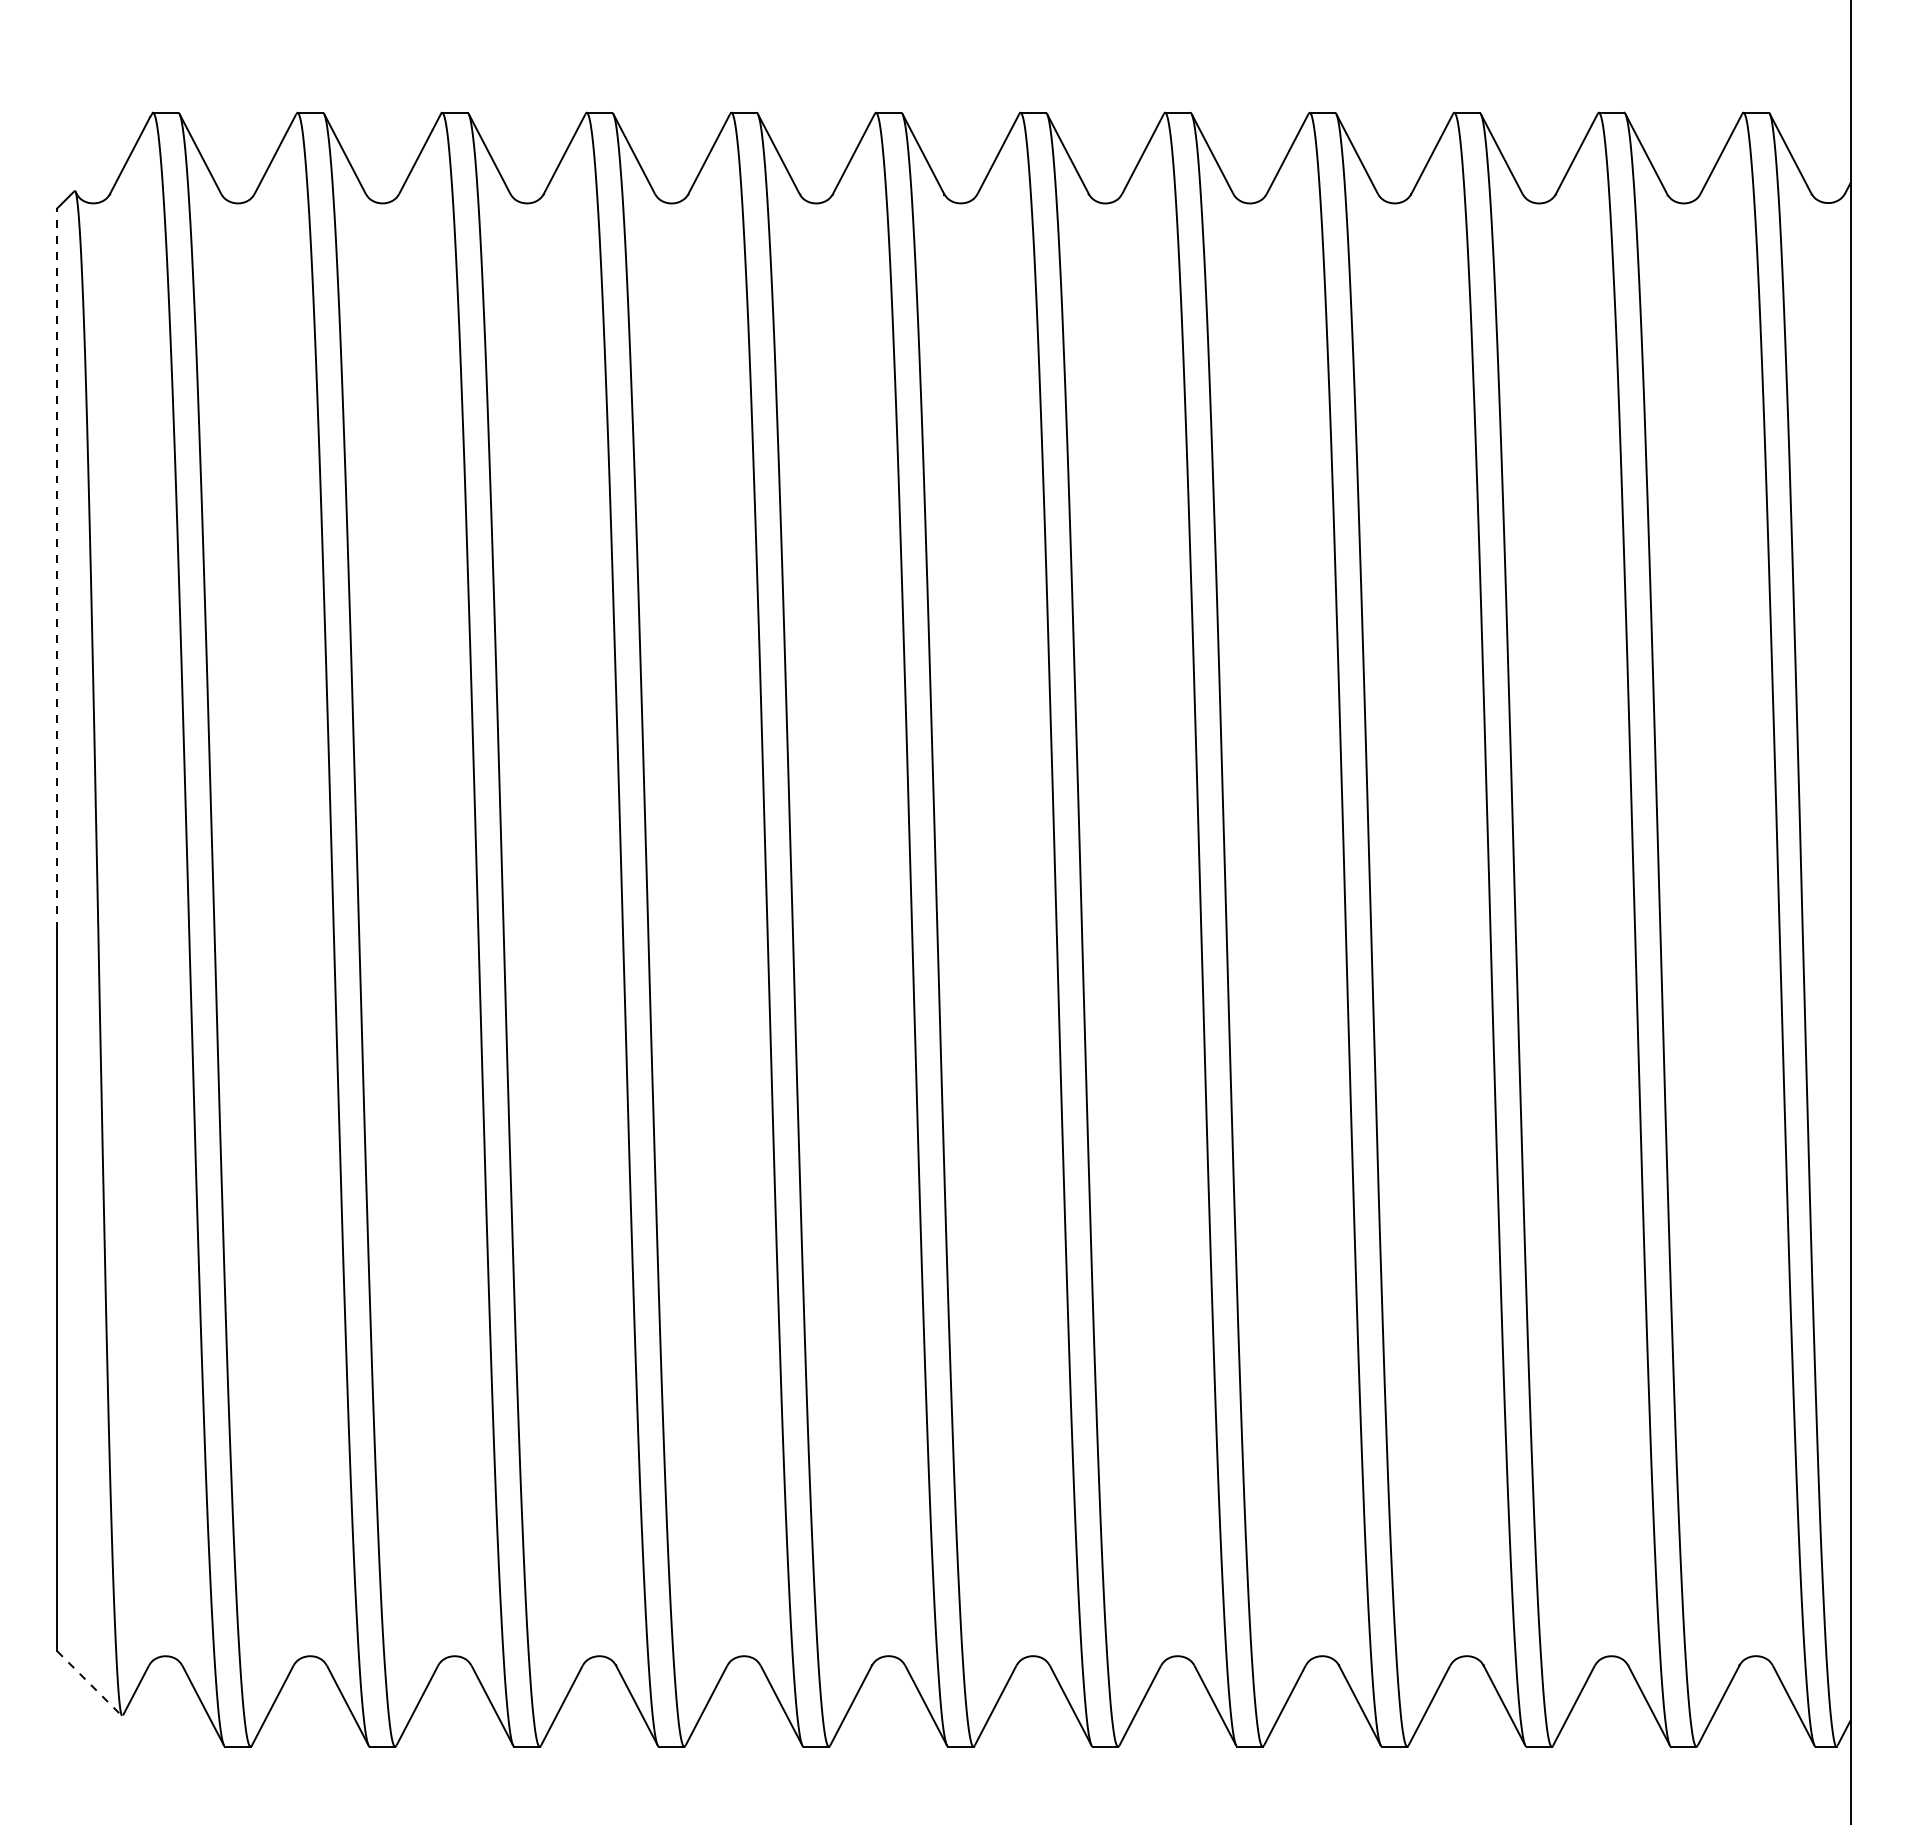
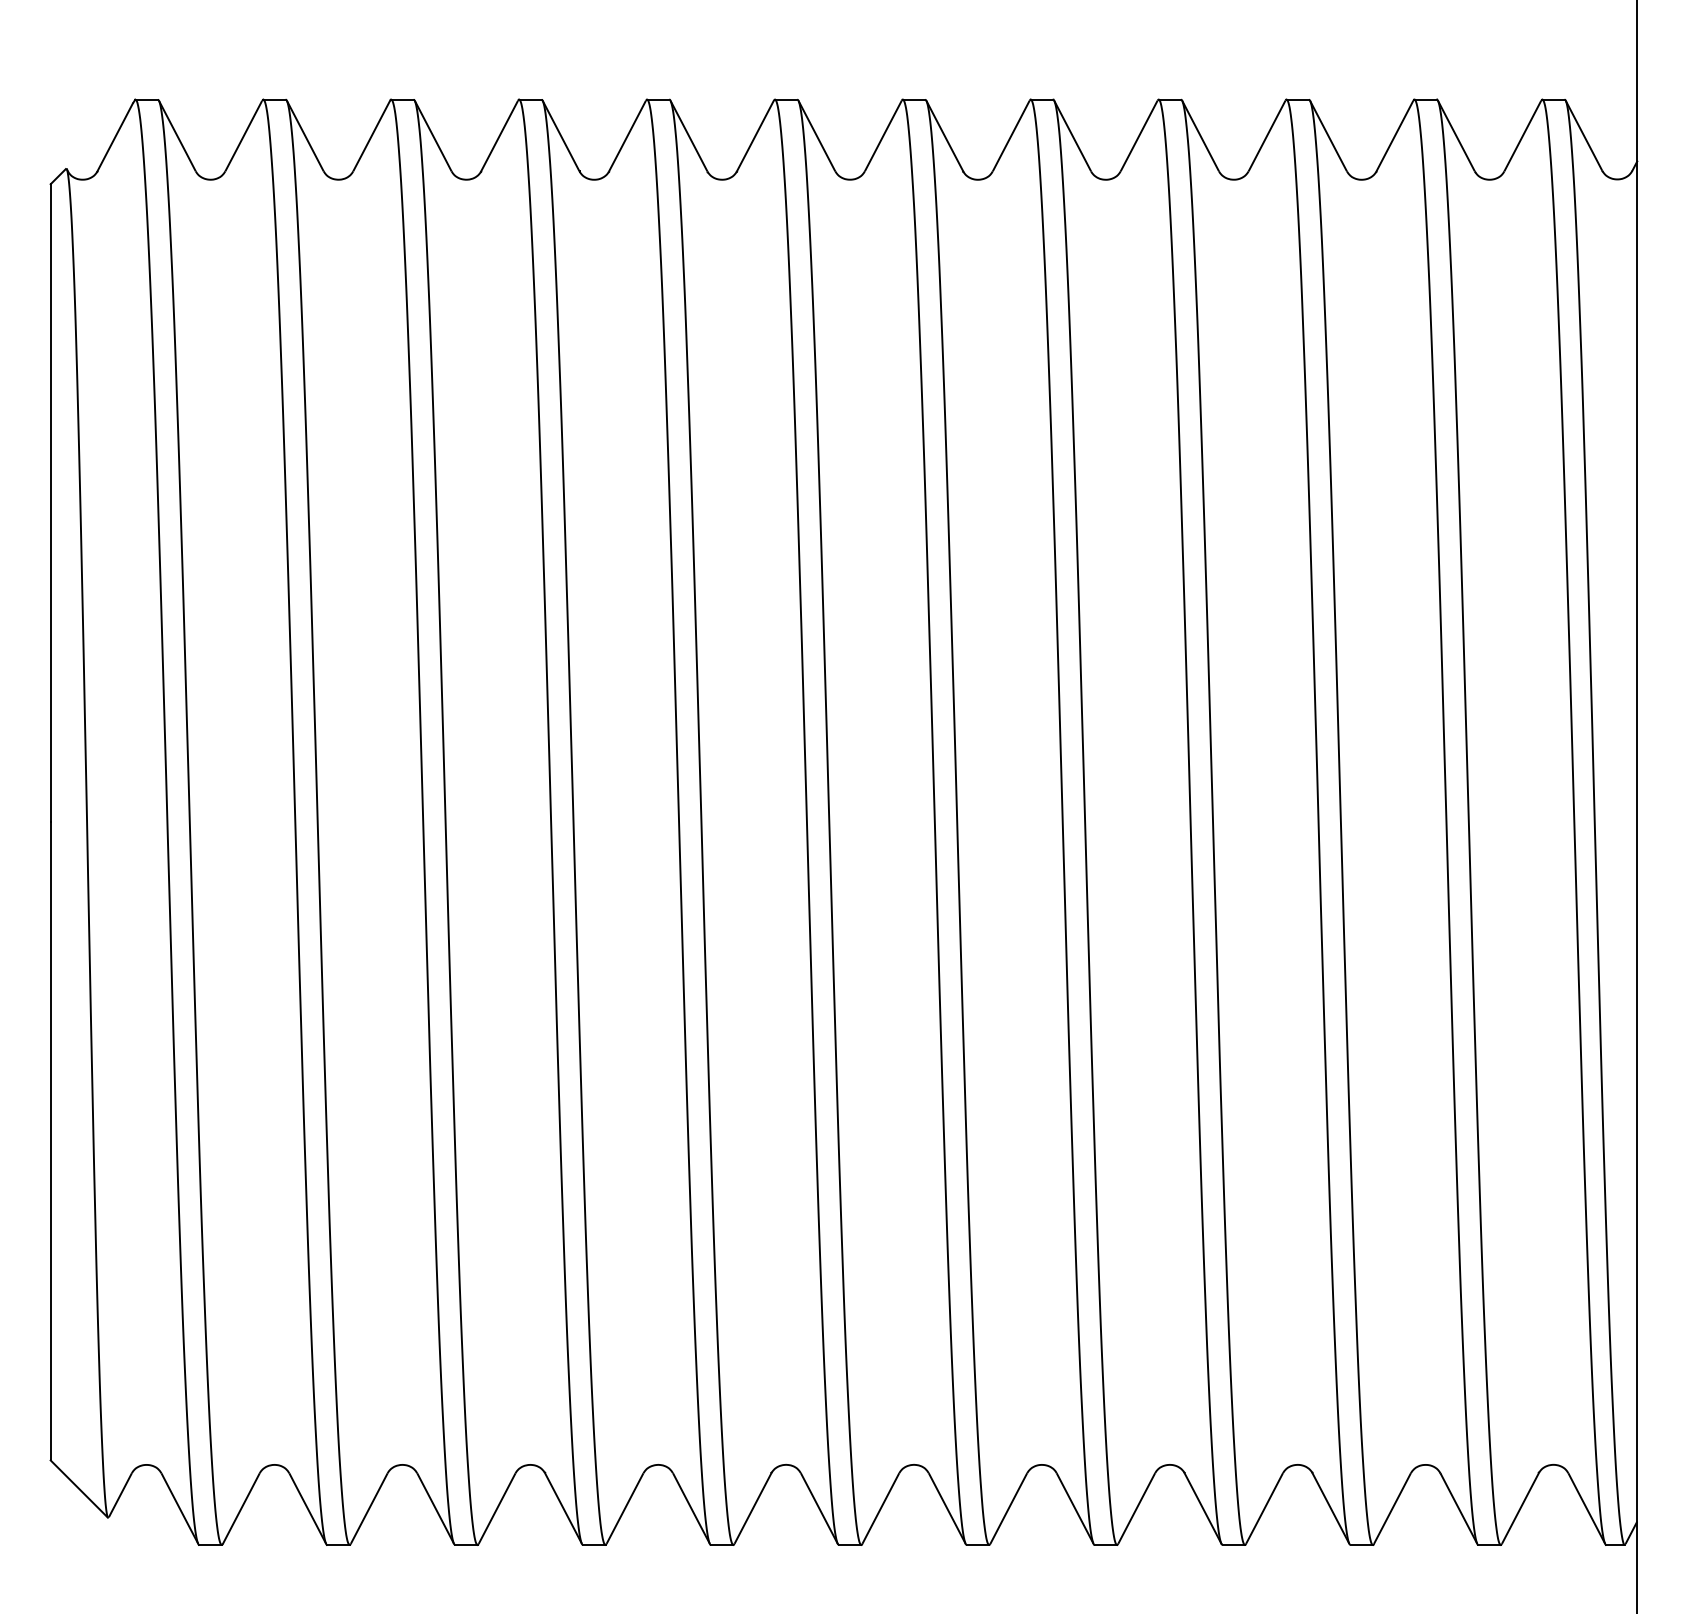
line: (57, 569) -> (50, 503), dashed -> solid
line: (89, 1683) -> (79, 1489), dashed -> solid

